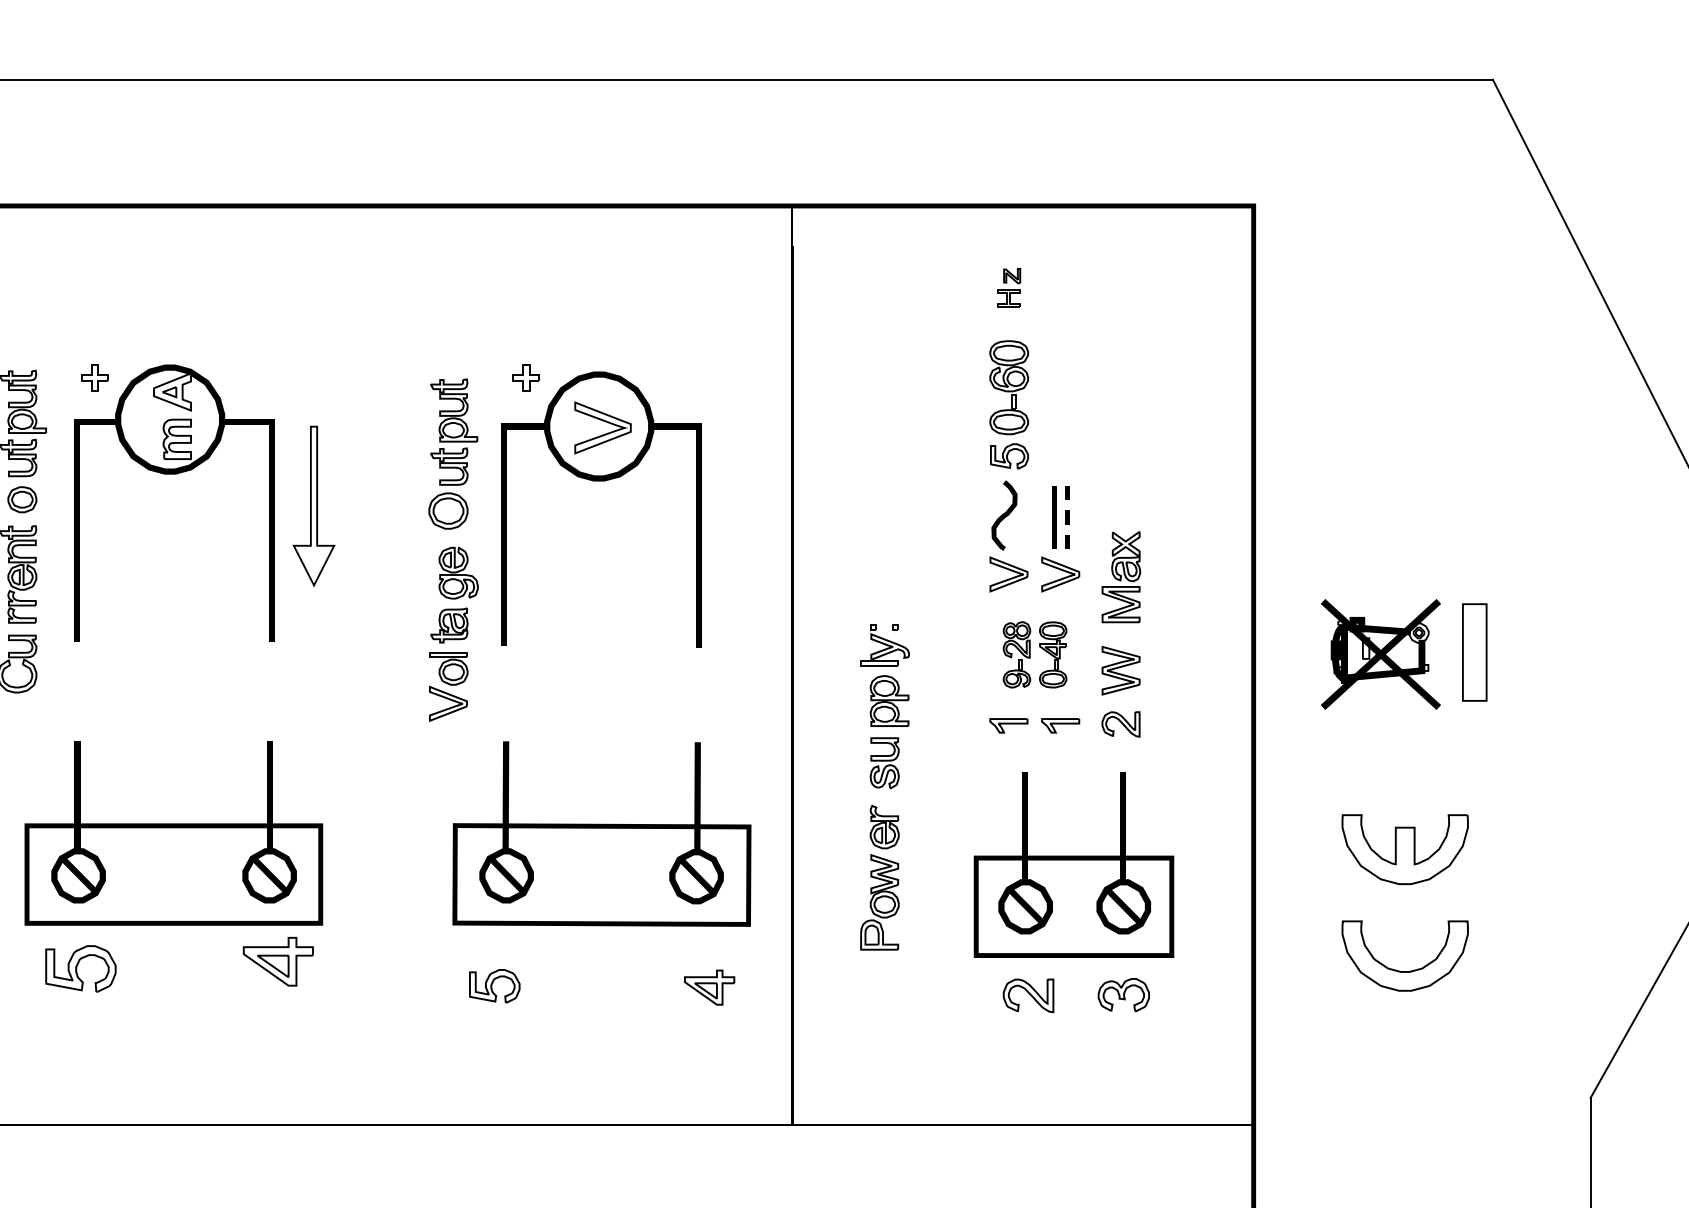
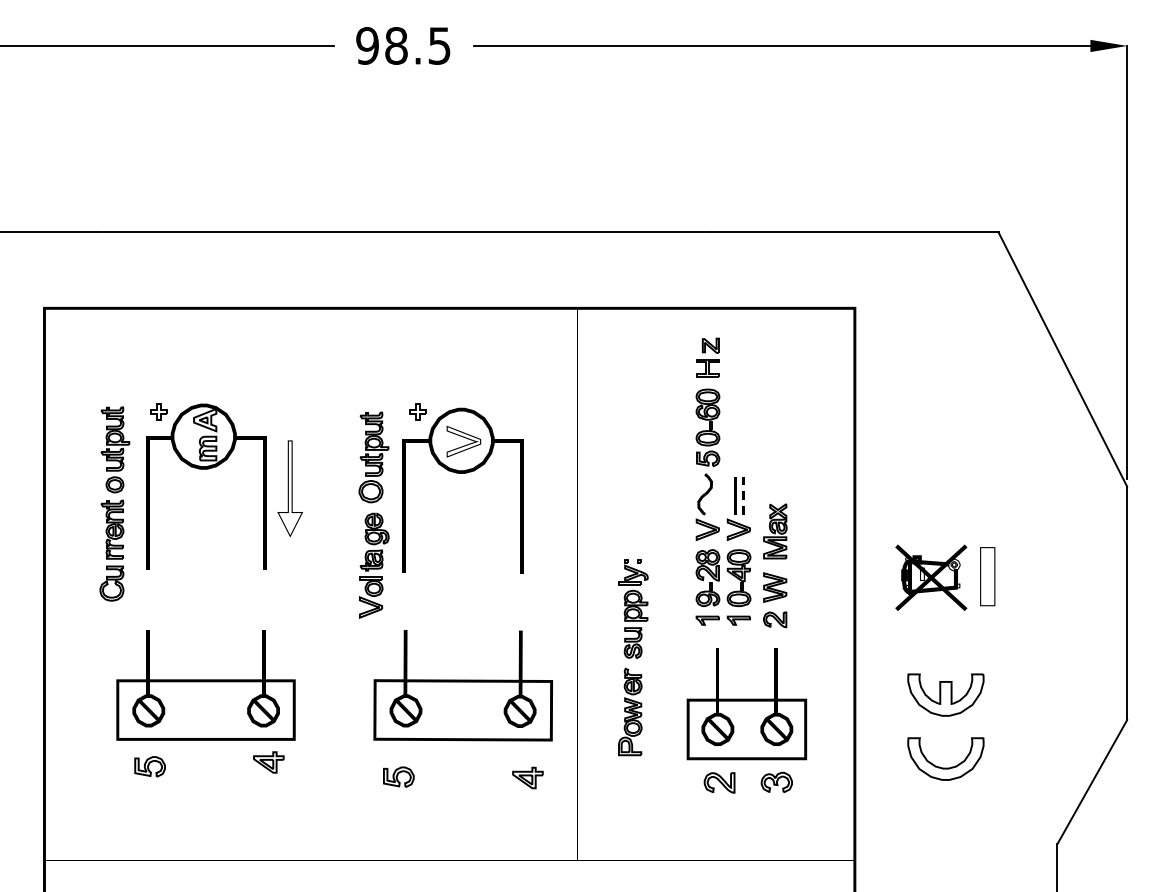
part: (1008, 287) -> (707, 357), size x1.67
part: (1035, 653) -> (723, 577), size x1.43
part: (277, 961) -> (268, 762), size x0.71
part: (79, 968) -> (149, 766), size x0.71

